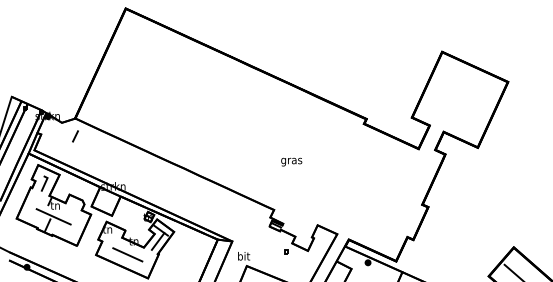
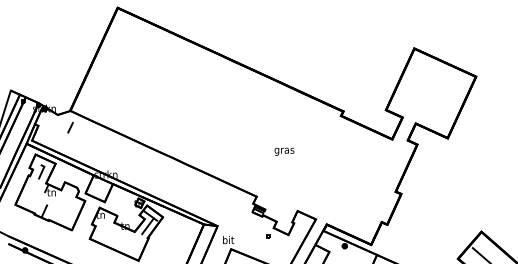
text: (291, 161) -> (284, 151), moved
line: (53, 216) -> (49, 202), removed
line: (127, 254) -> (119, 238), removed

